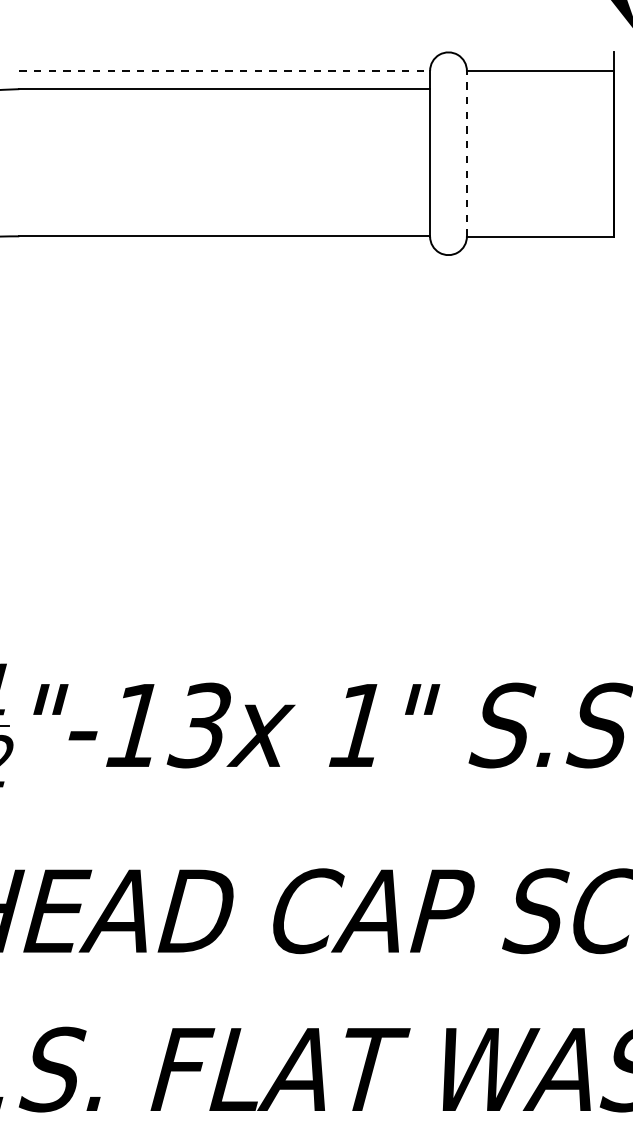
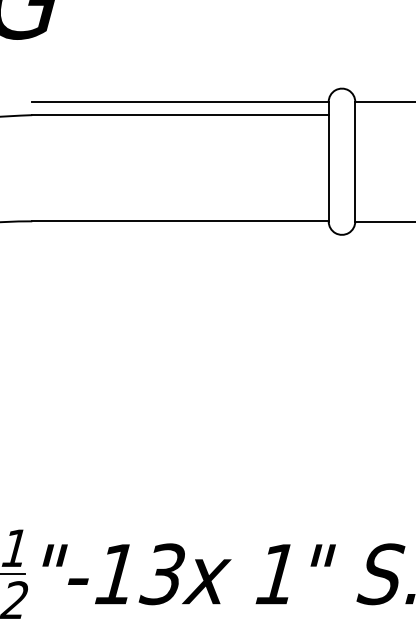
line: (225, 70) -> (181, 101), dashed -> solid
line: (466, 153) -> (354, 161), dashed -> solid

